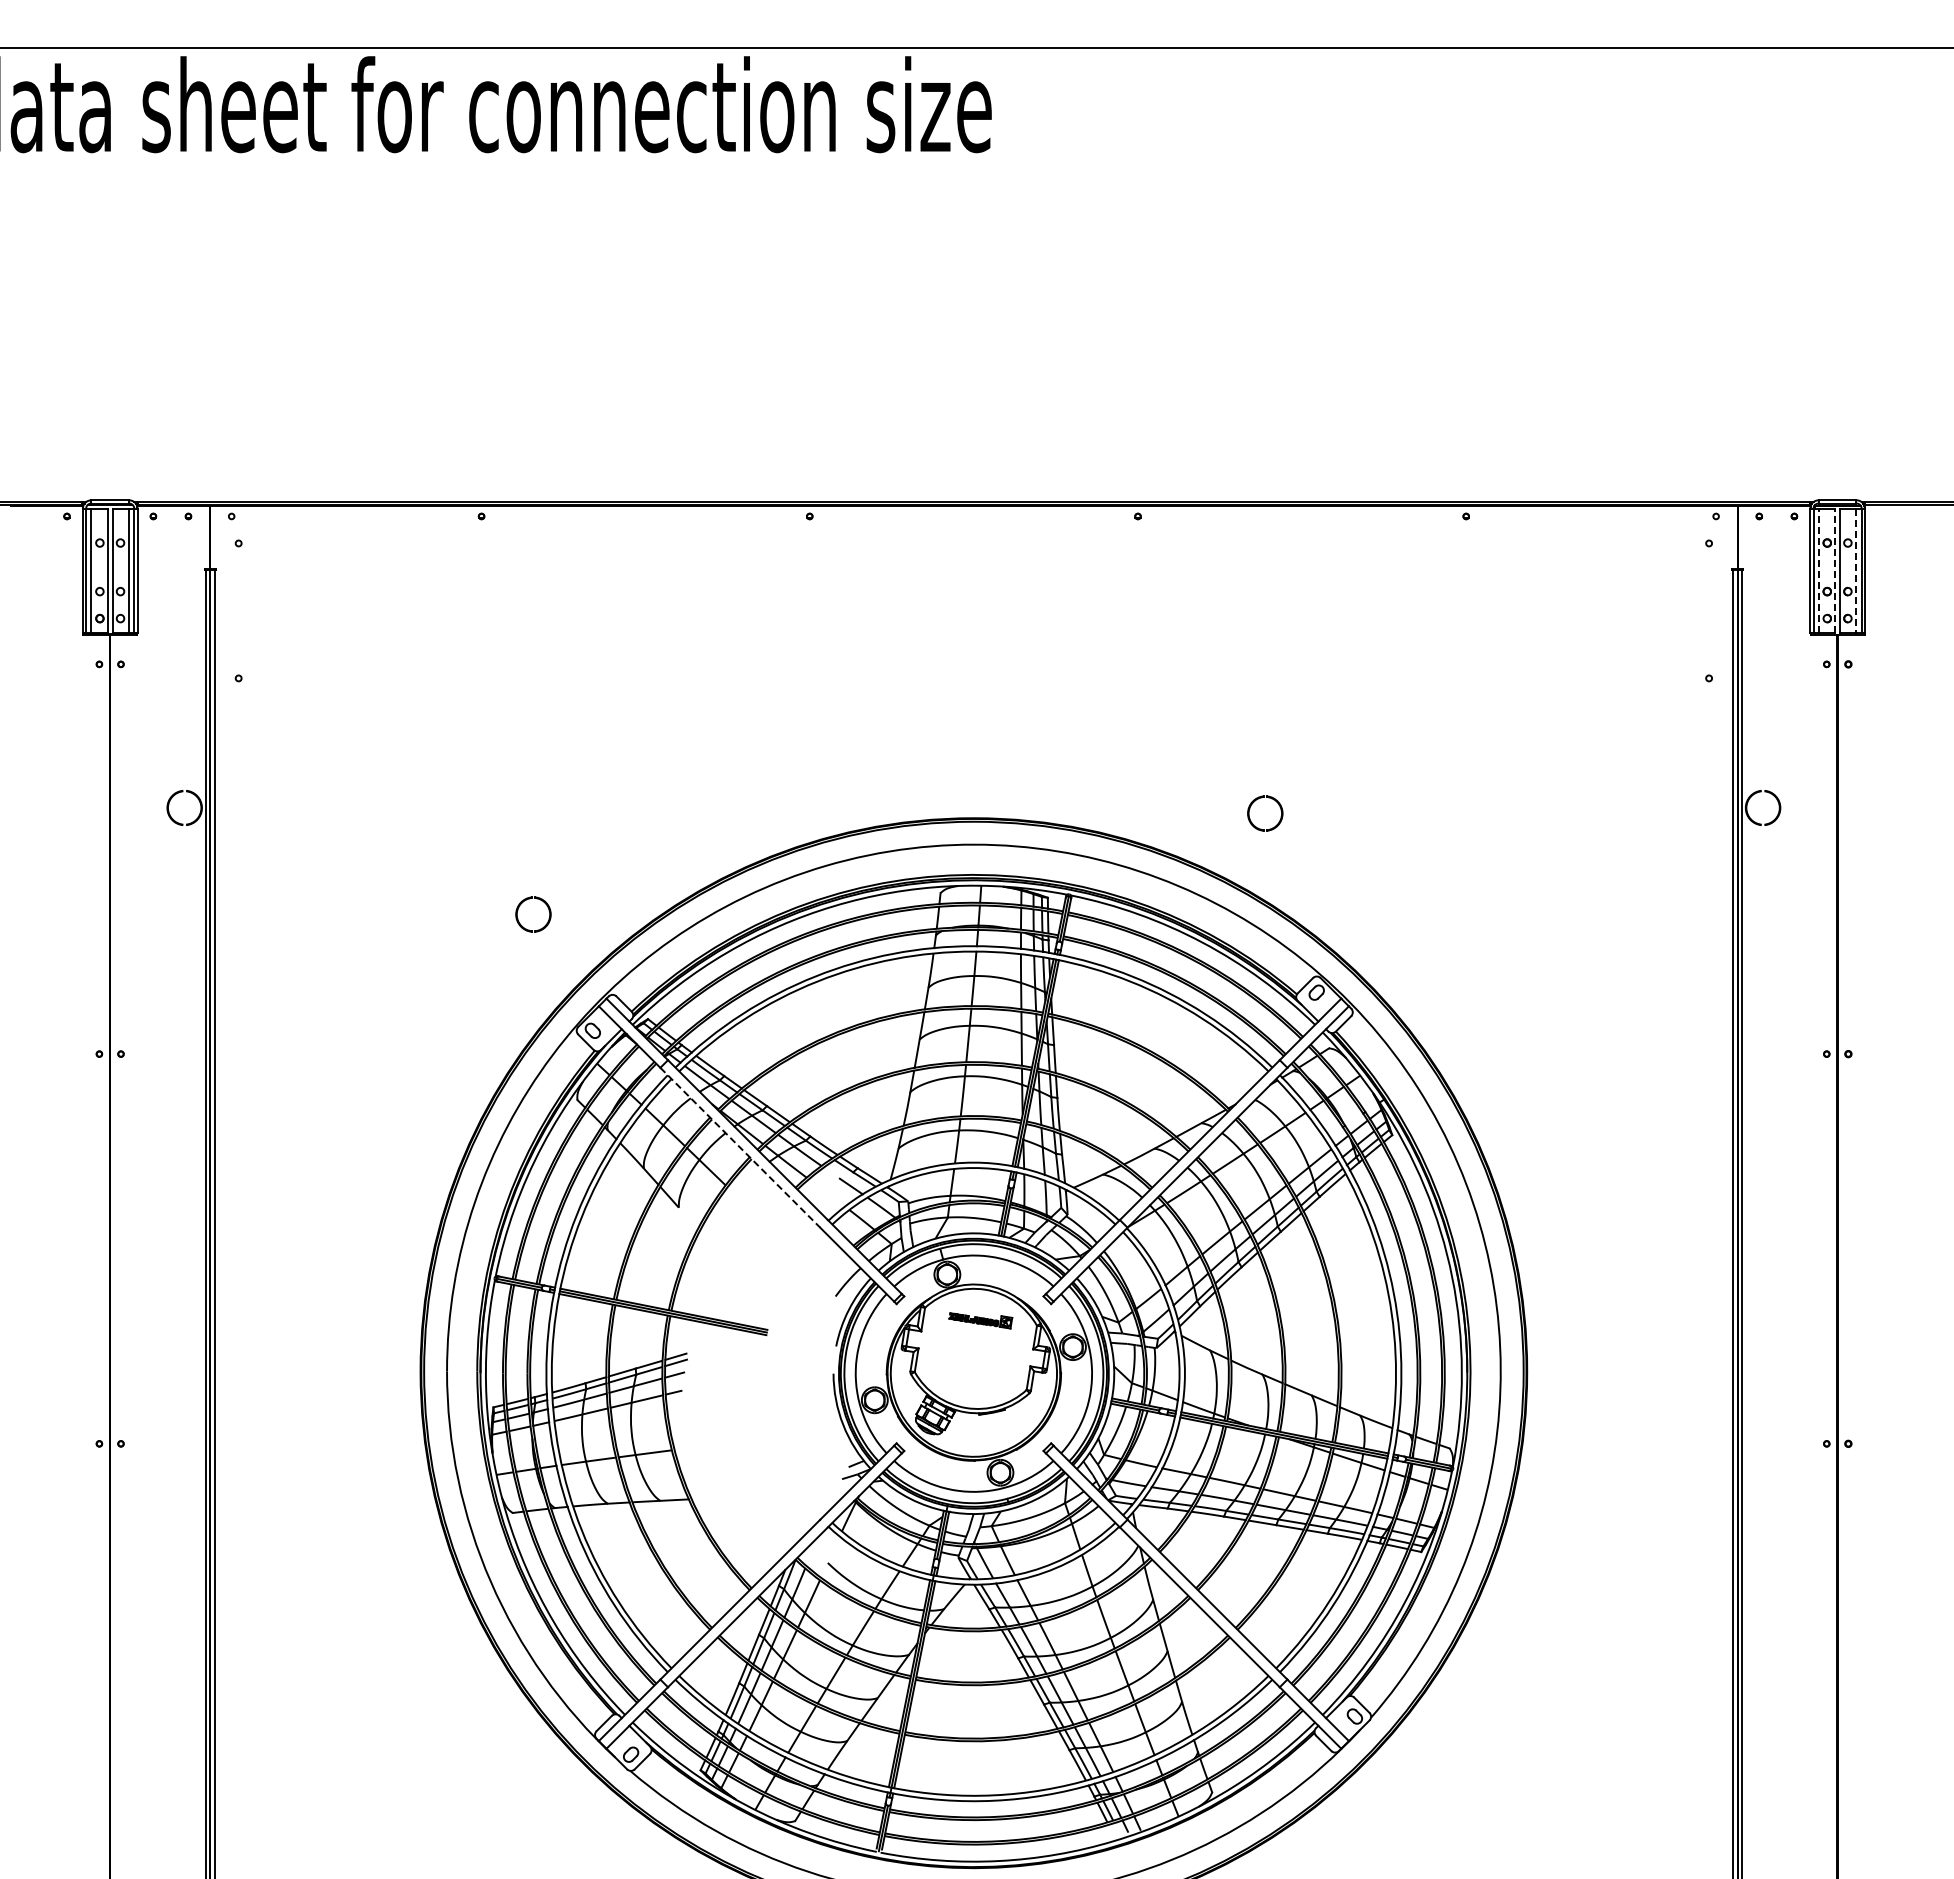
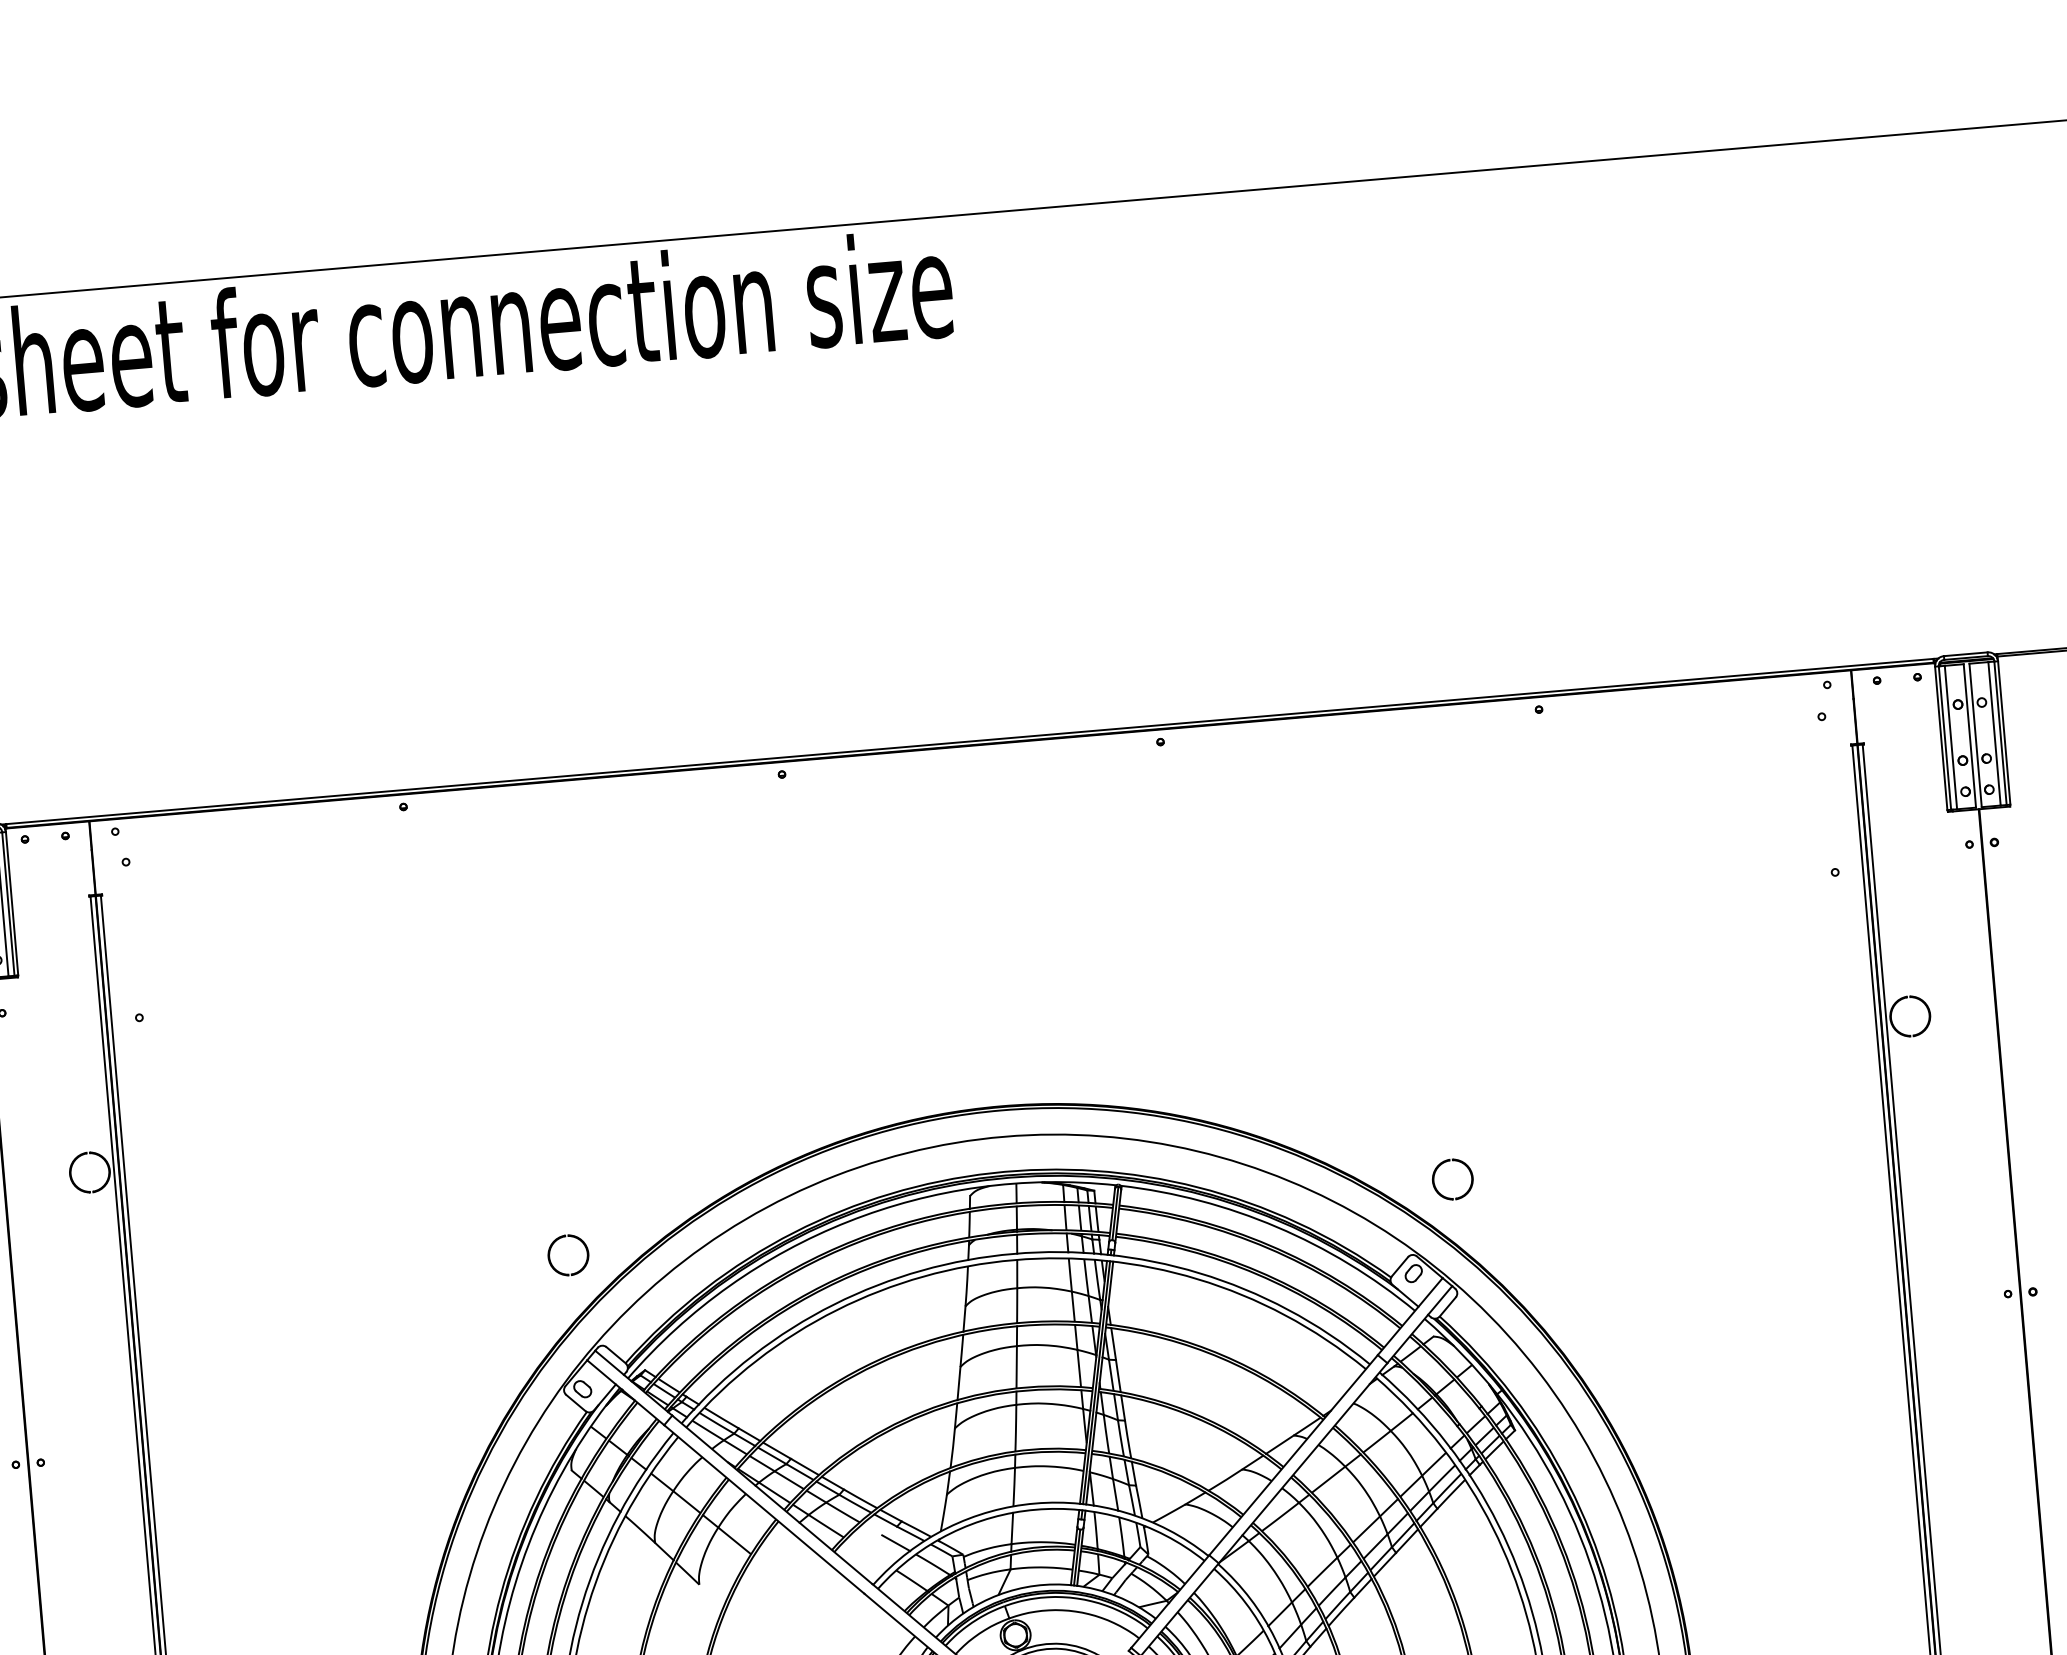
line: (1818, 570) -> (1950, 737), dashed -> solid
line: (1835, 570) -> (1970, 735), dashed -> solid
line: (1856, 571) -> (1994, 734), dashed -> solid
part: (1271, 799) -> (1458, 1162), moved
part: (529, 899) -> (562, 1238), moved
line: (740, 1148) -> (764, 1510), dashed -> solid

